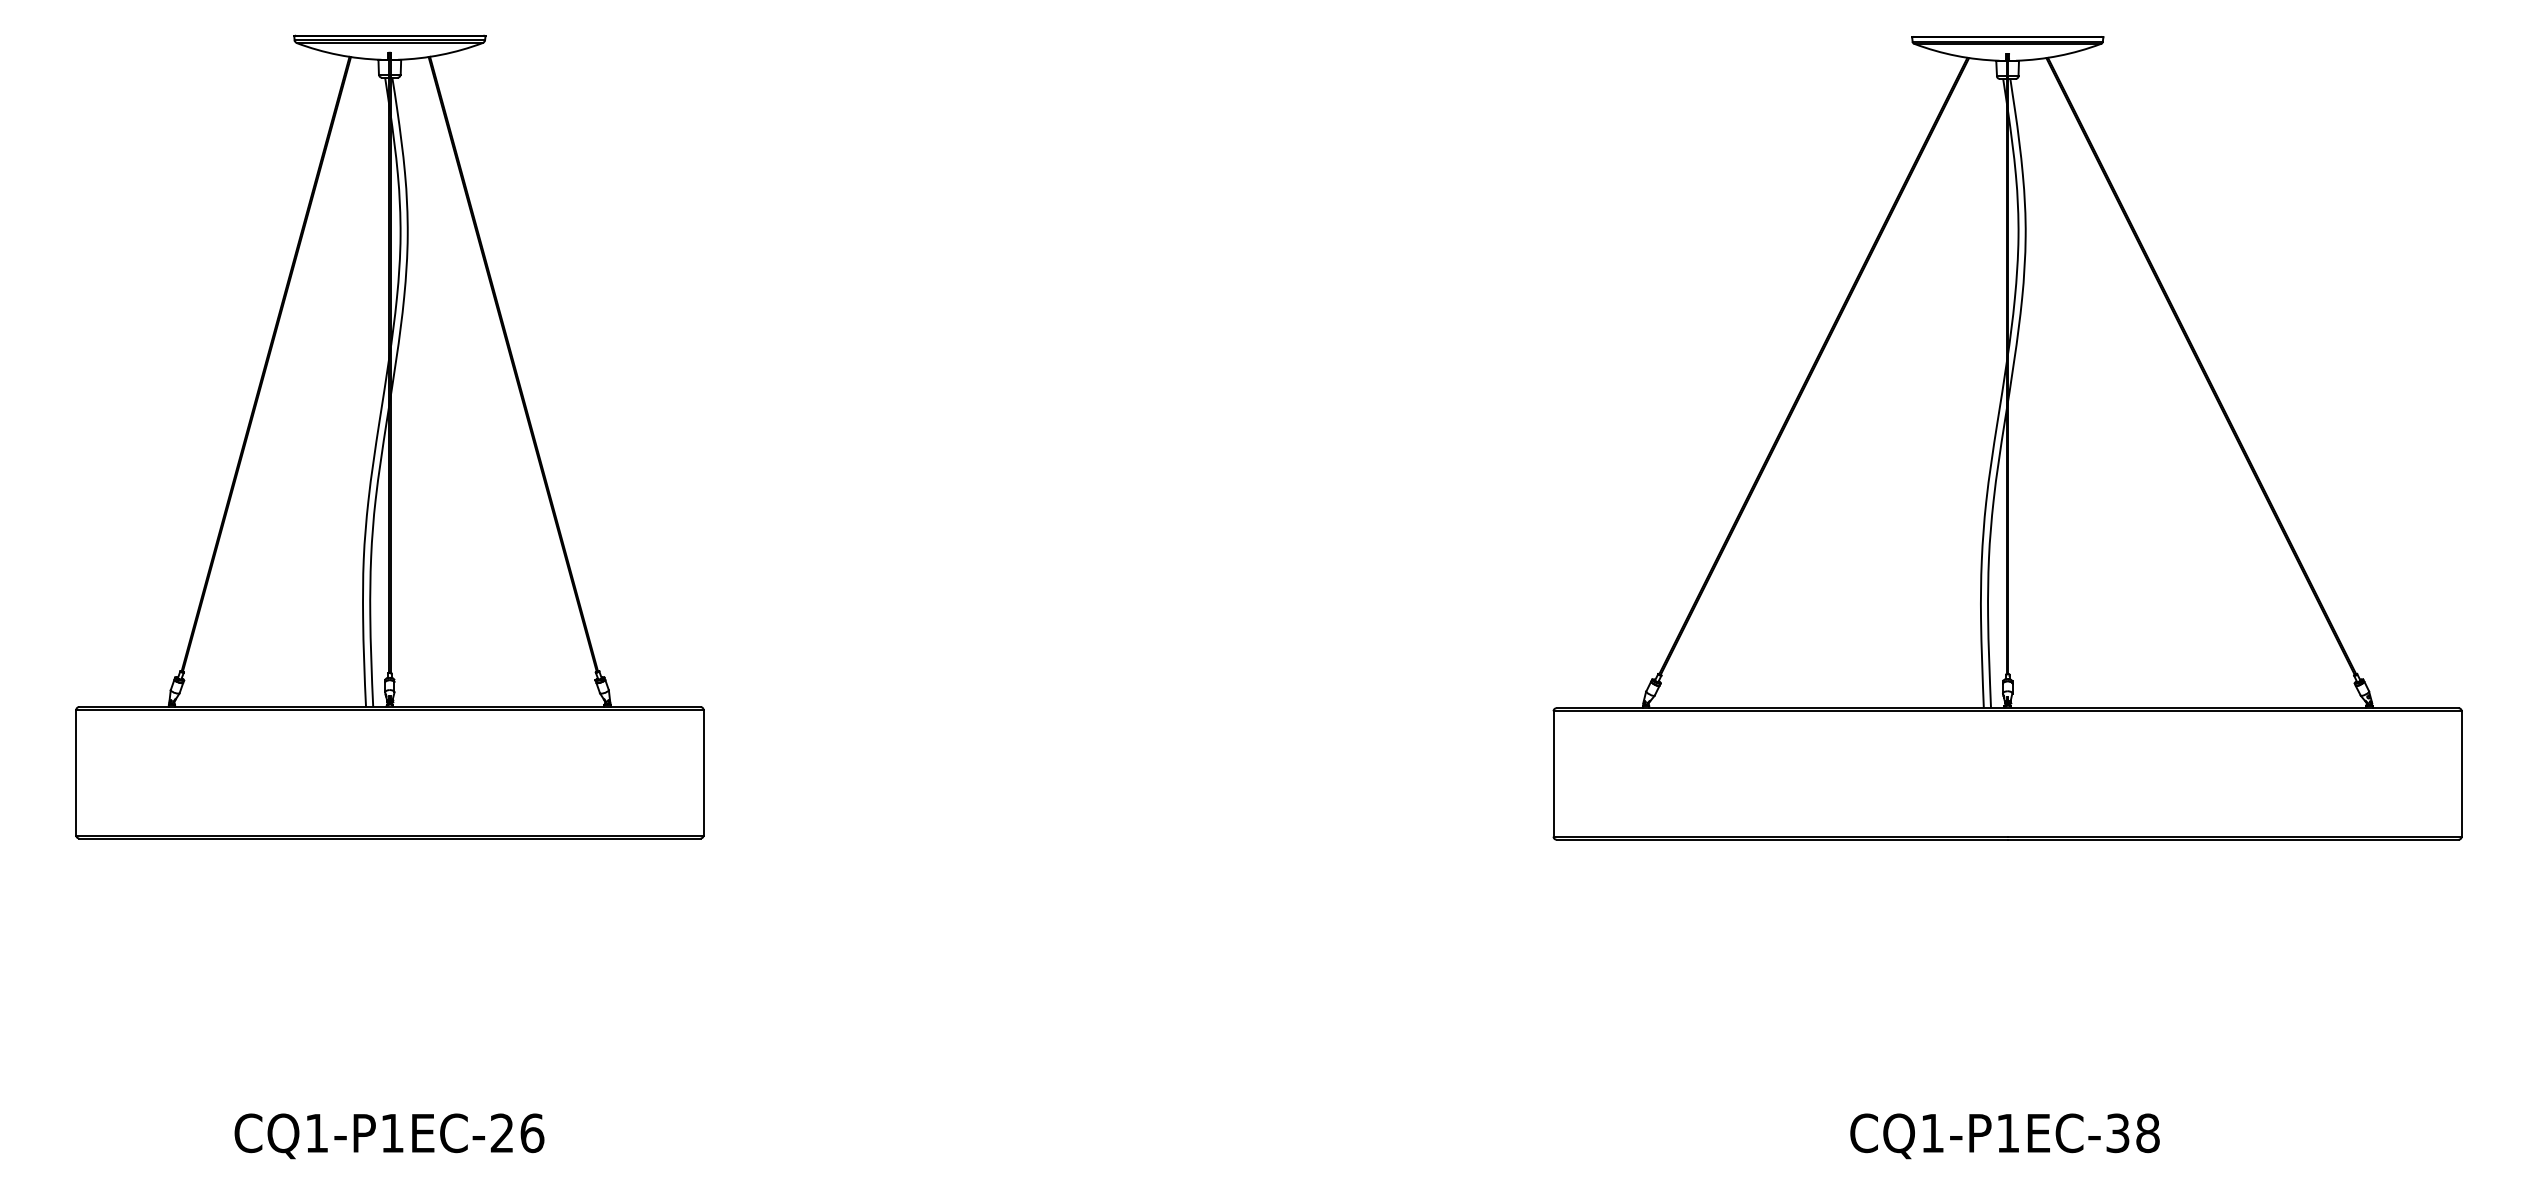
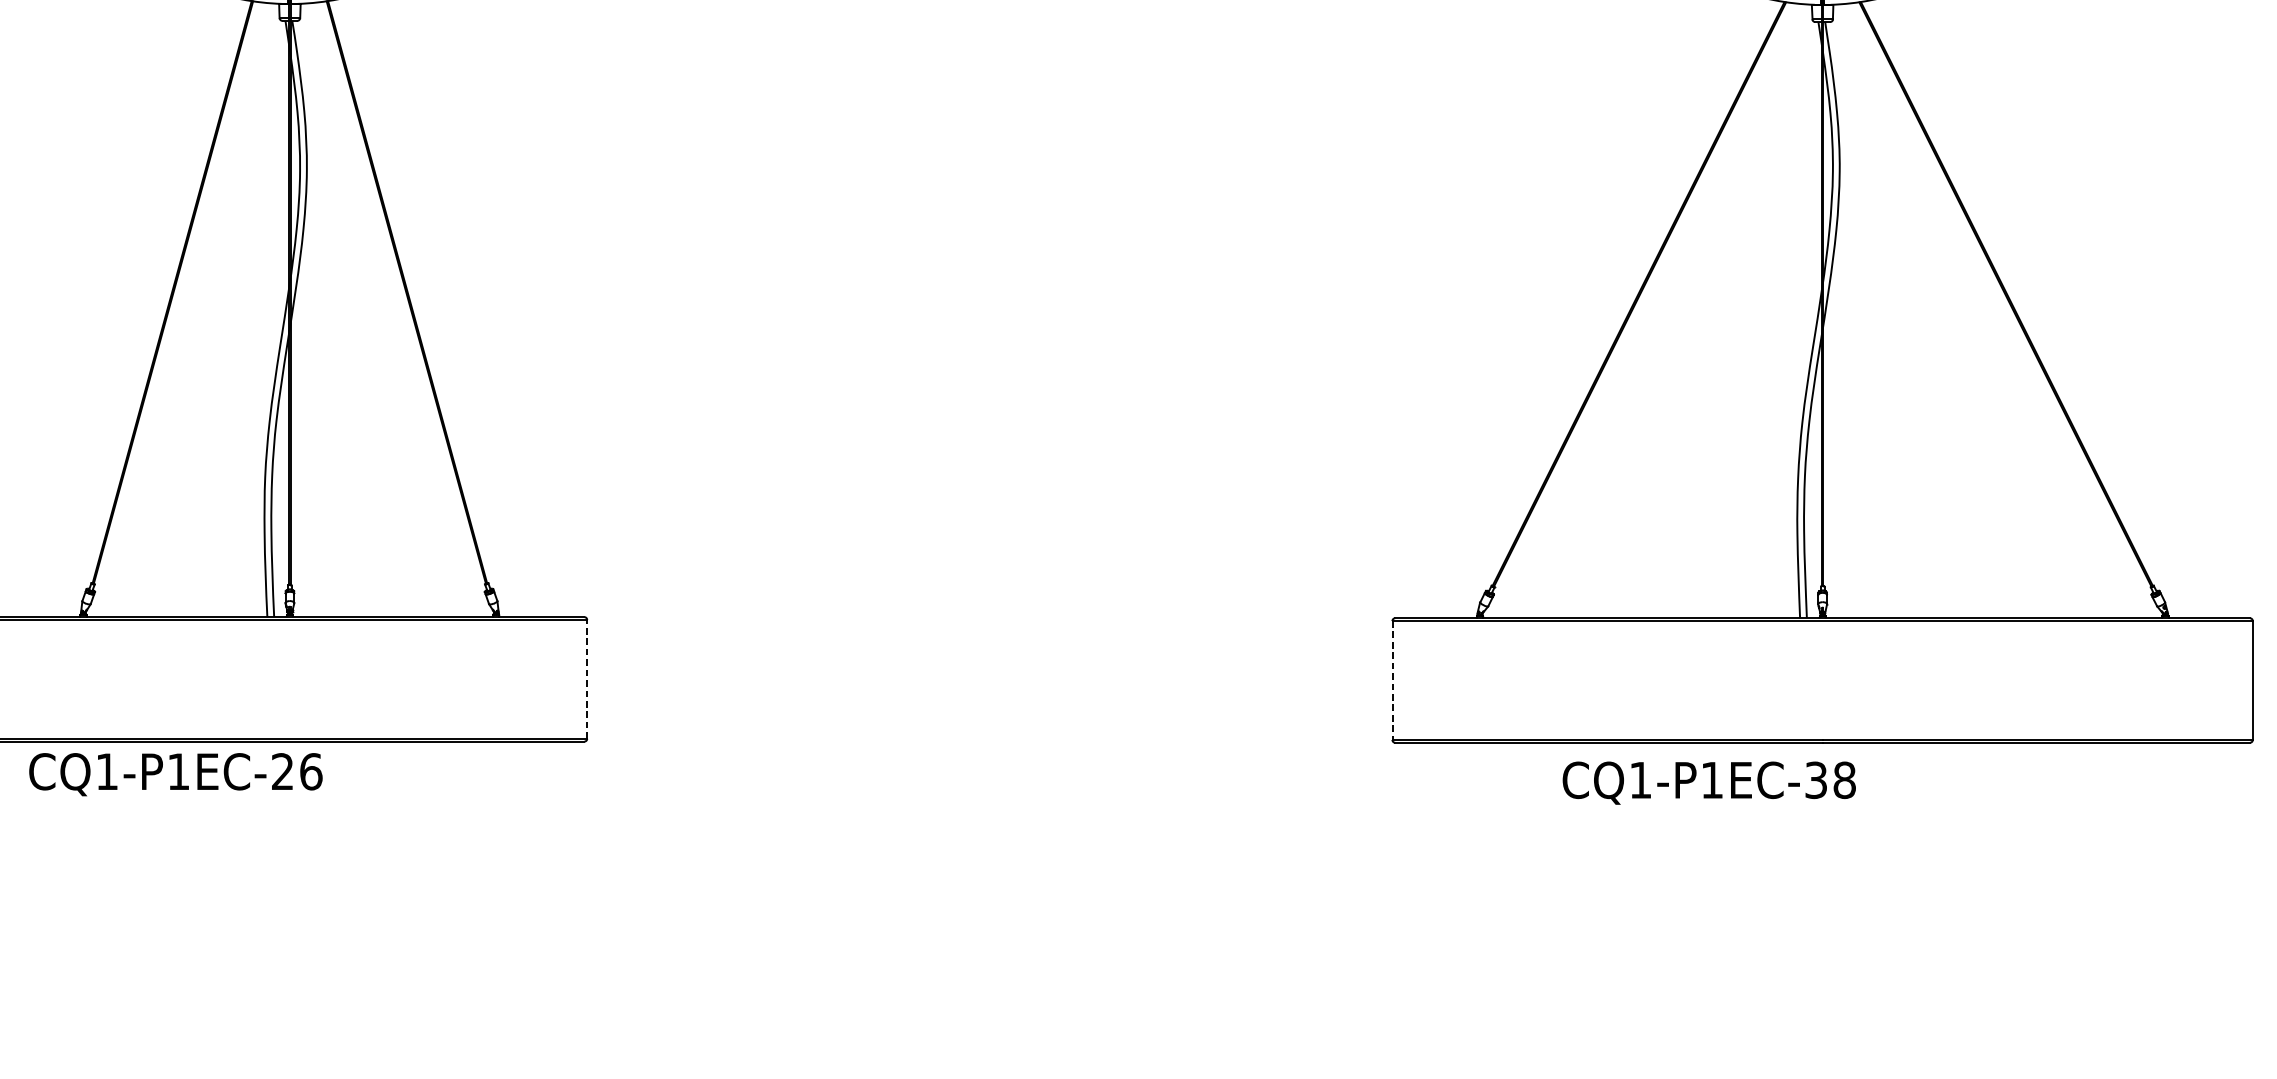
line: (703, 772) -> (587, 679), solid -> dashed
line: (1553, 773) -> (1392, 680), solid -> dashed
text: (389, 1136) -> (175, 774), moved
text: (2004, 1136) -> (1708, 783), moved

